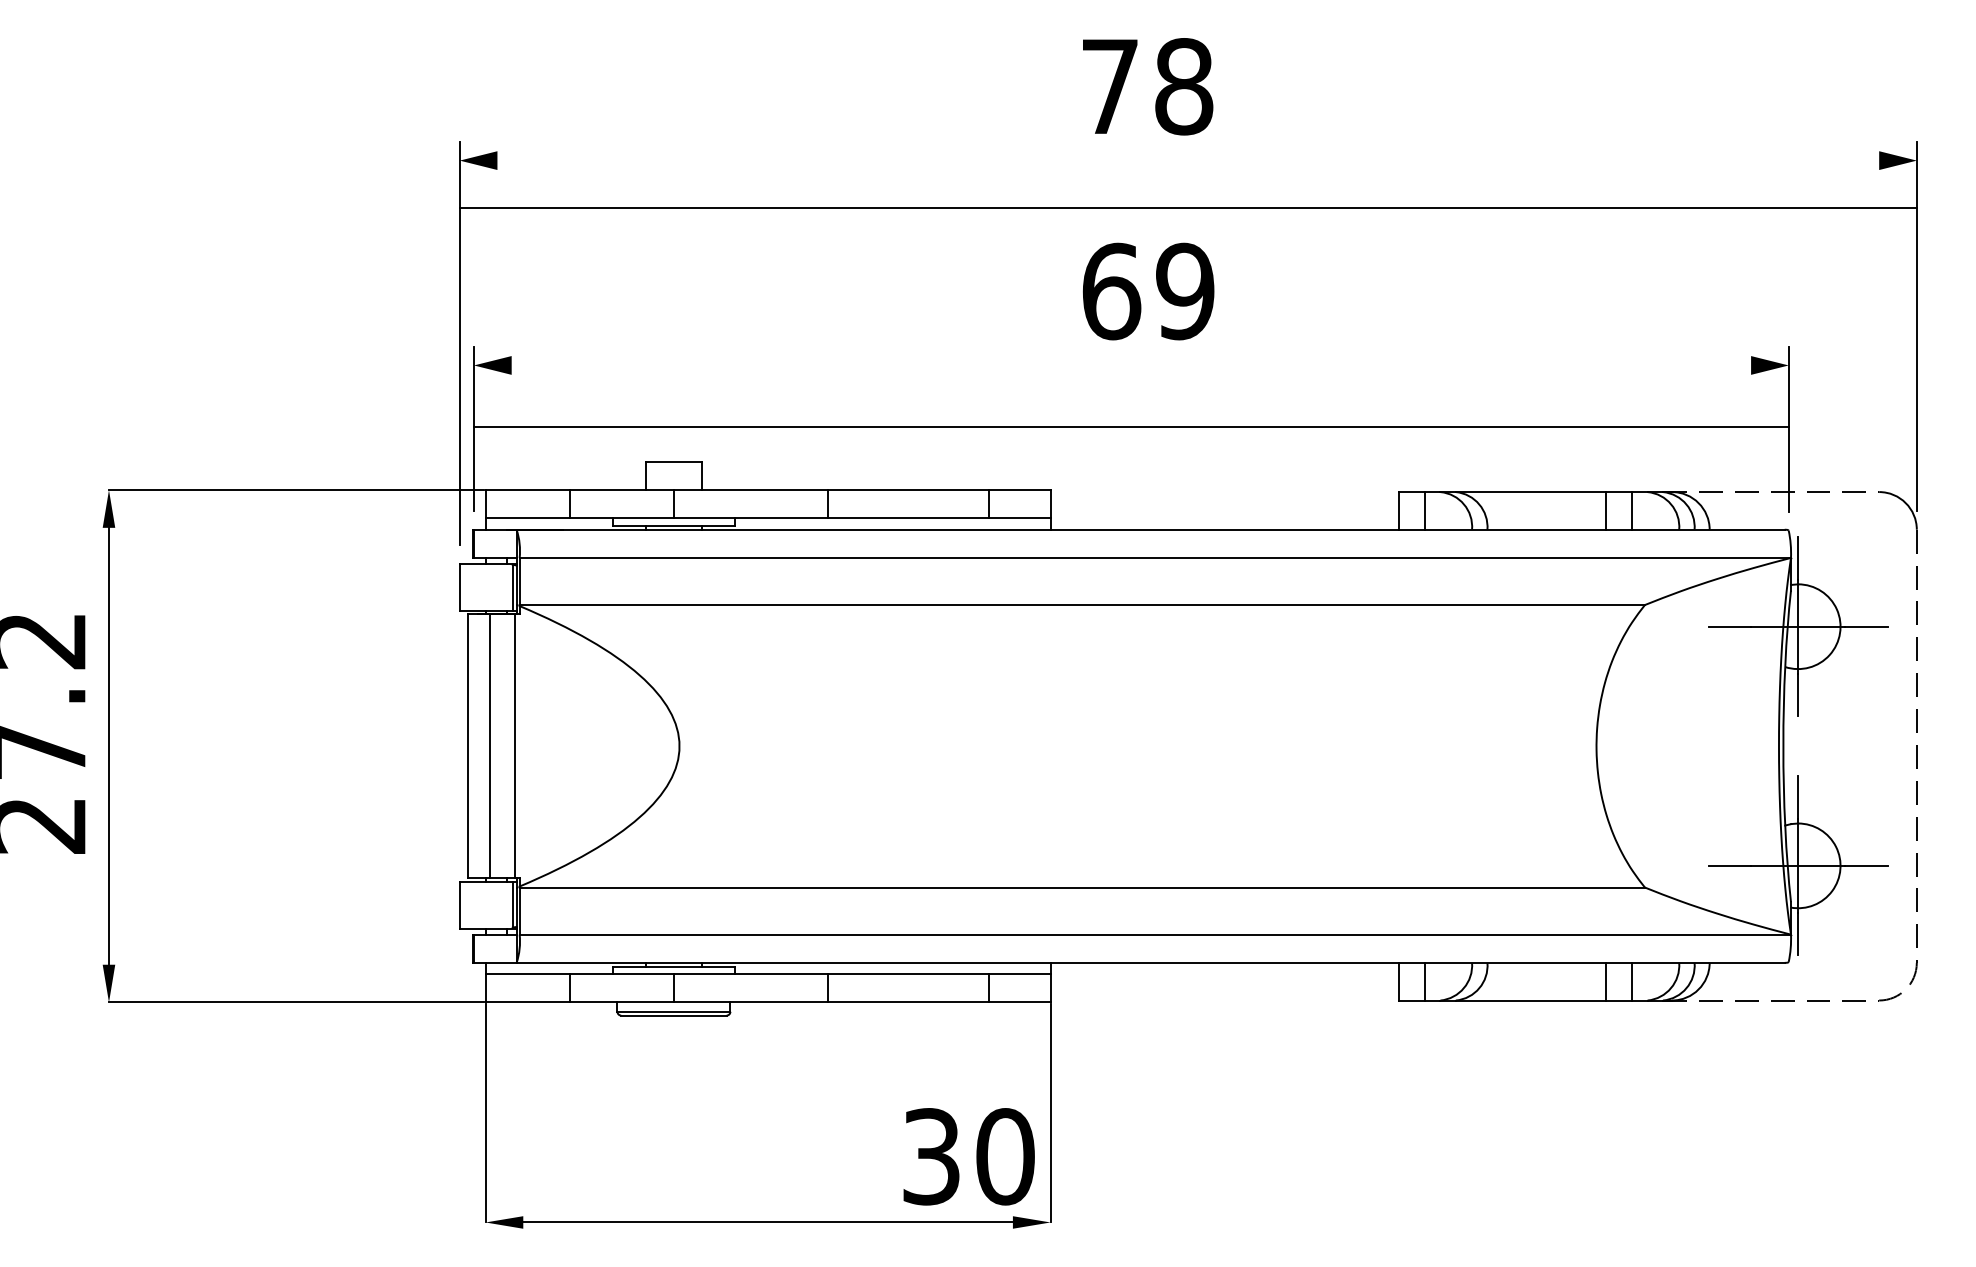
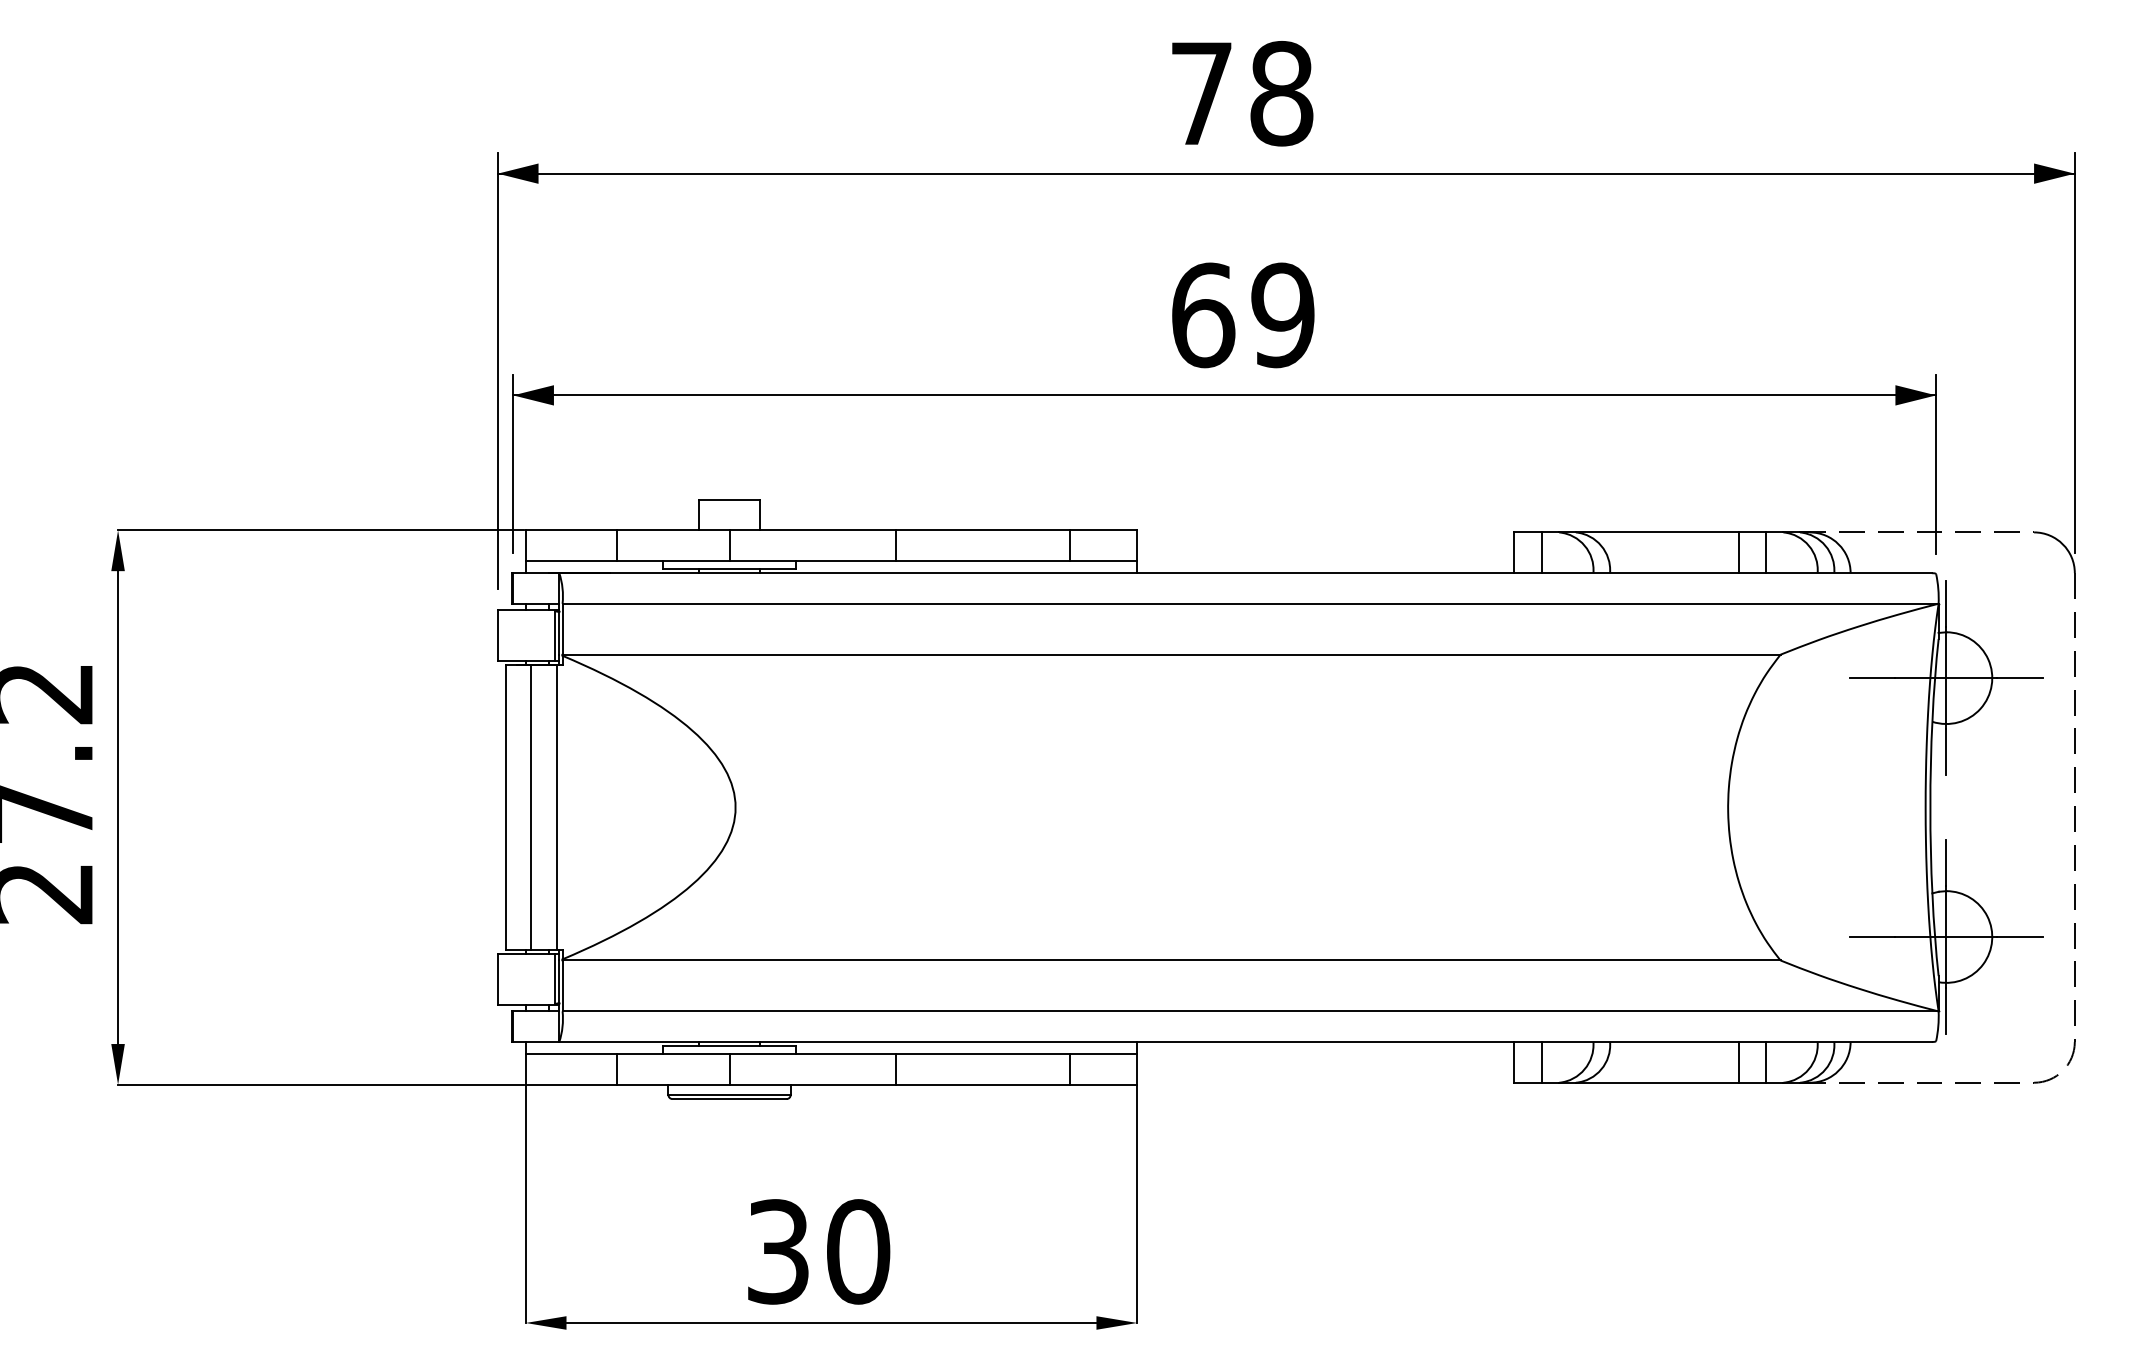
line: (1187, 207) -> (1285, 173), moved
line: (1131, 427) -> (1224, 395), moved
text: (969, 1156) -> (819, 1251), moved

